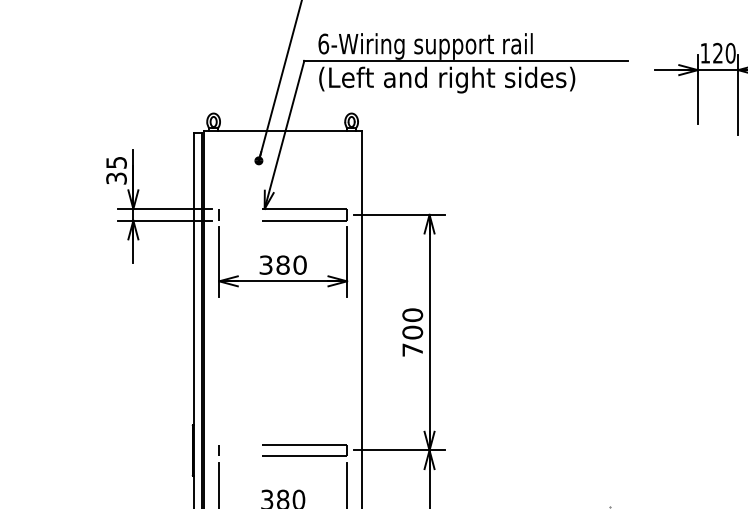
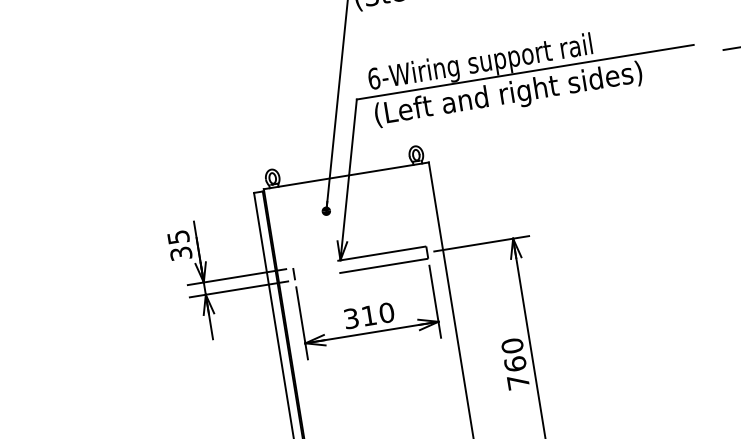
text: (282, 264) -> (368, 315), 380 -> 310
text: (412, 332) -> (515, 364), 700 -> 760

